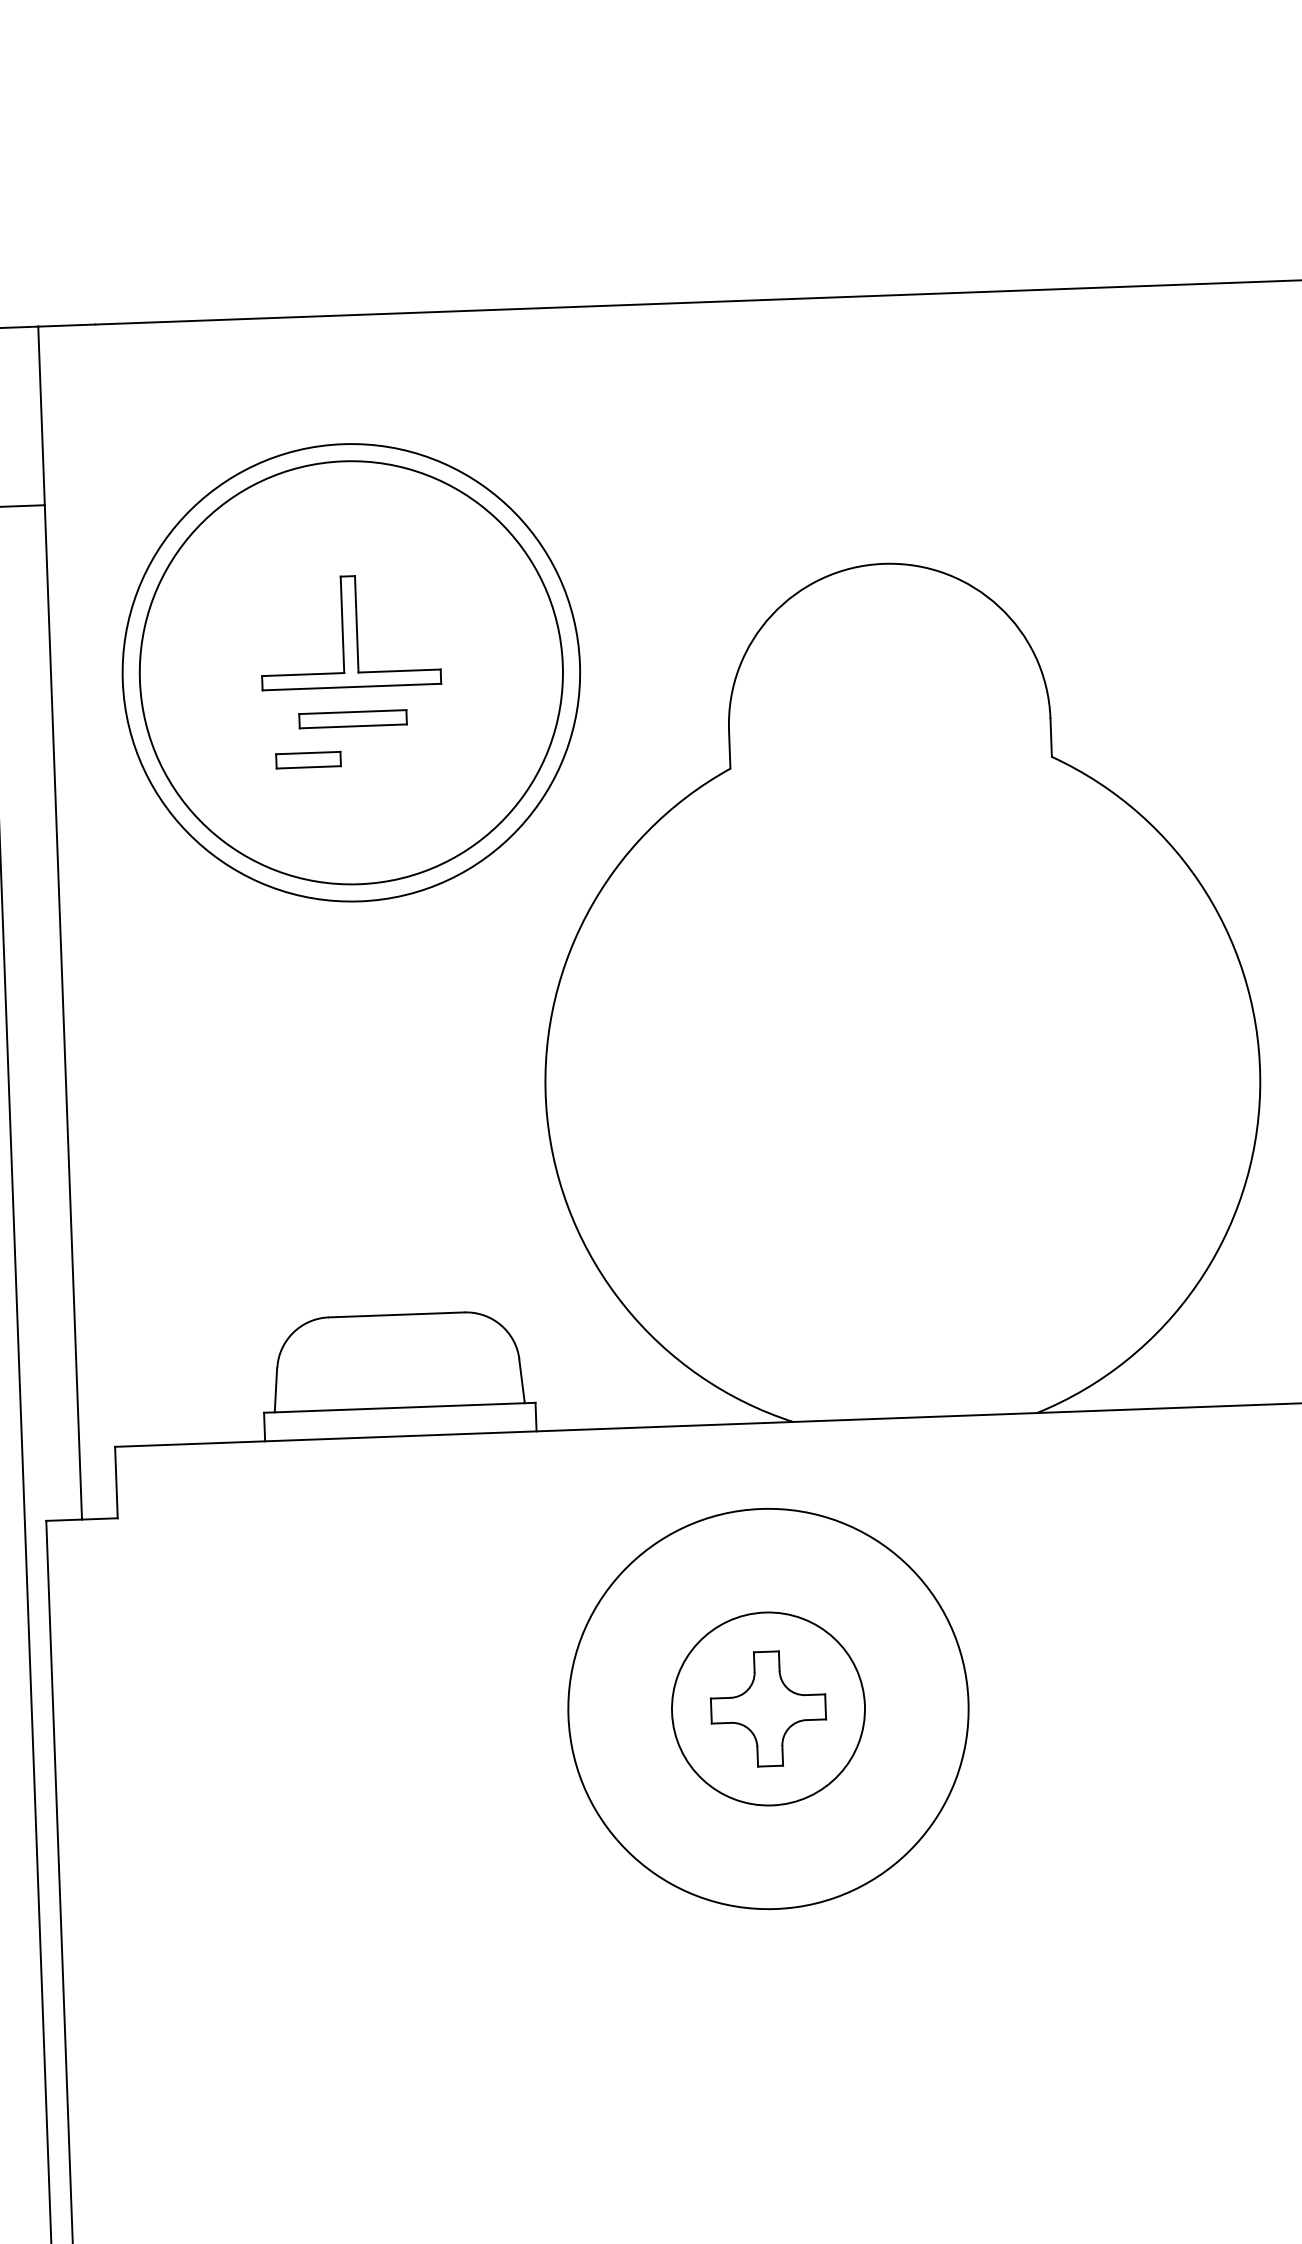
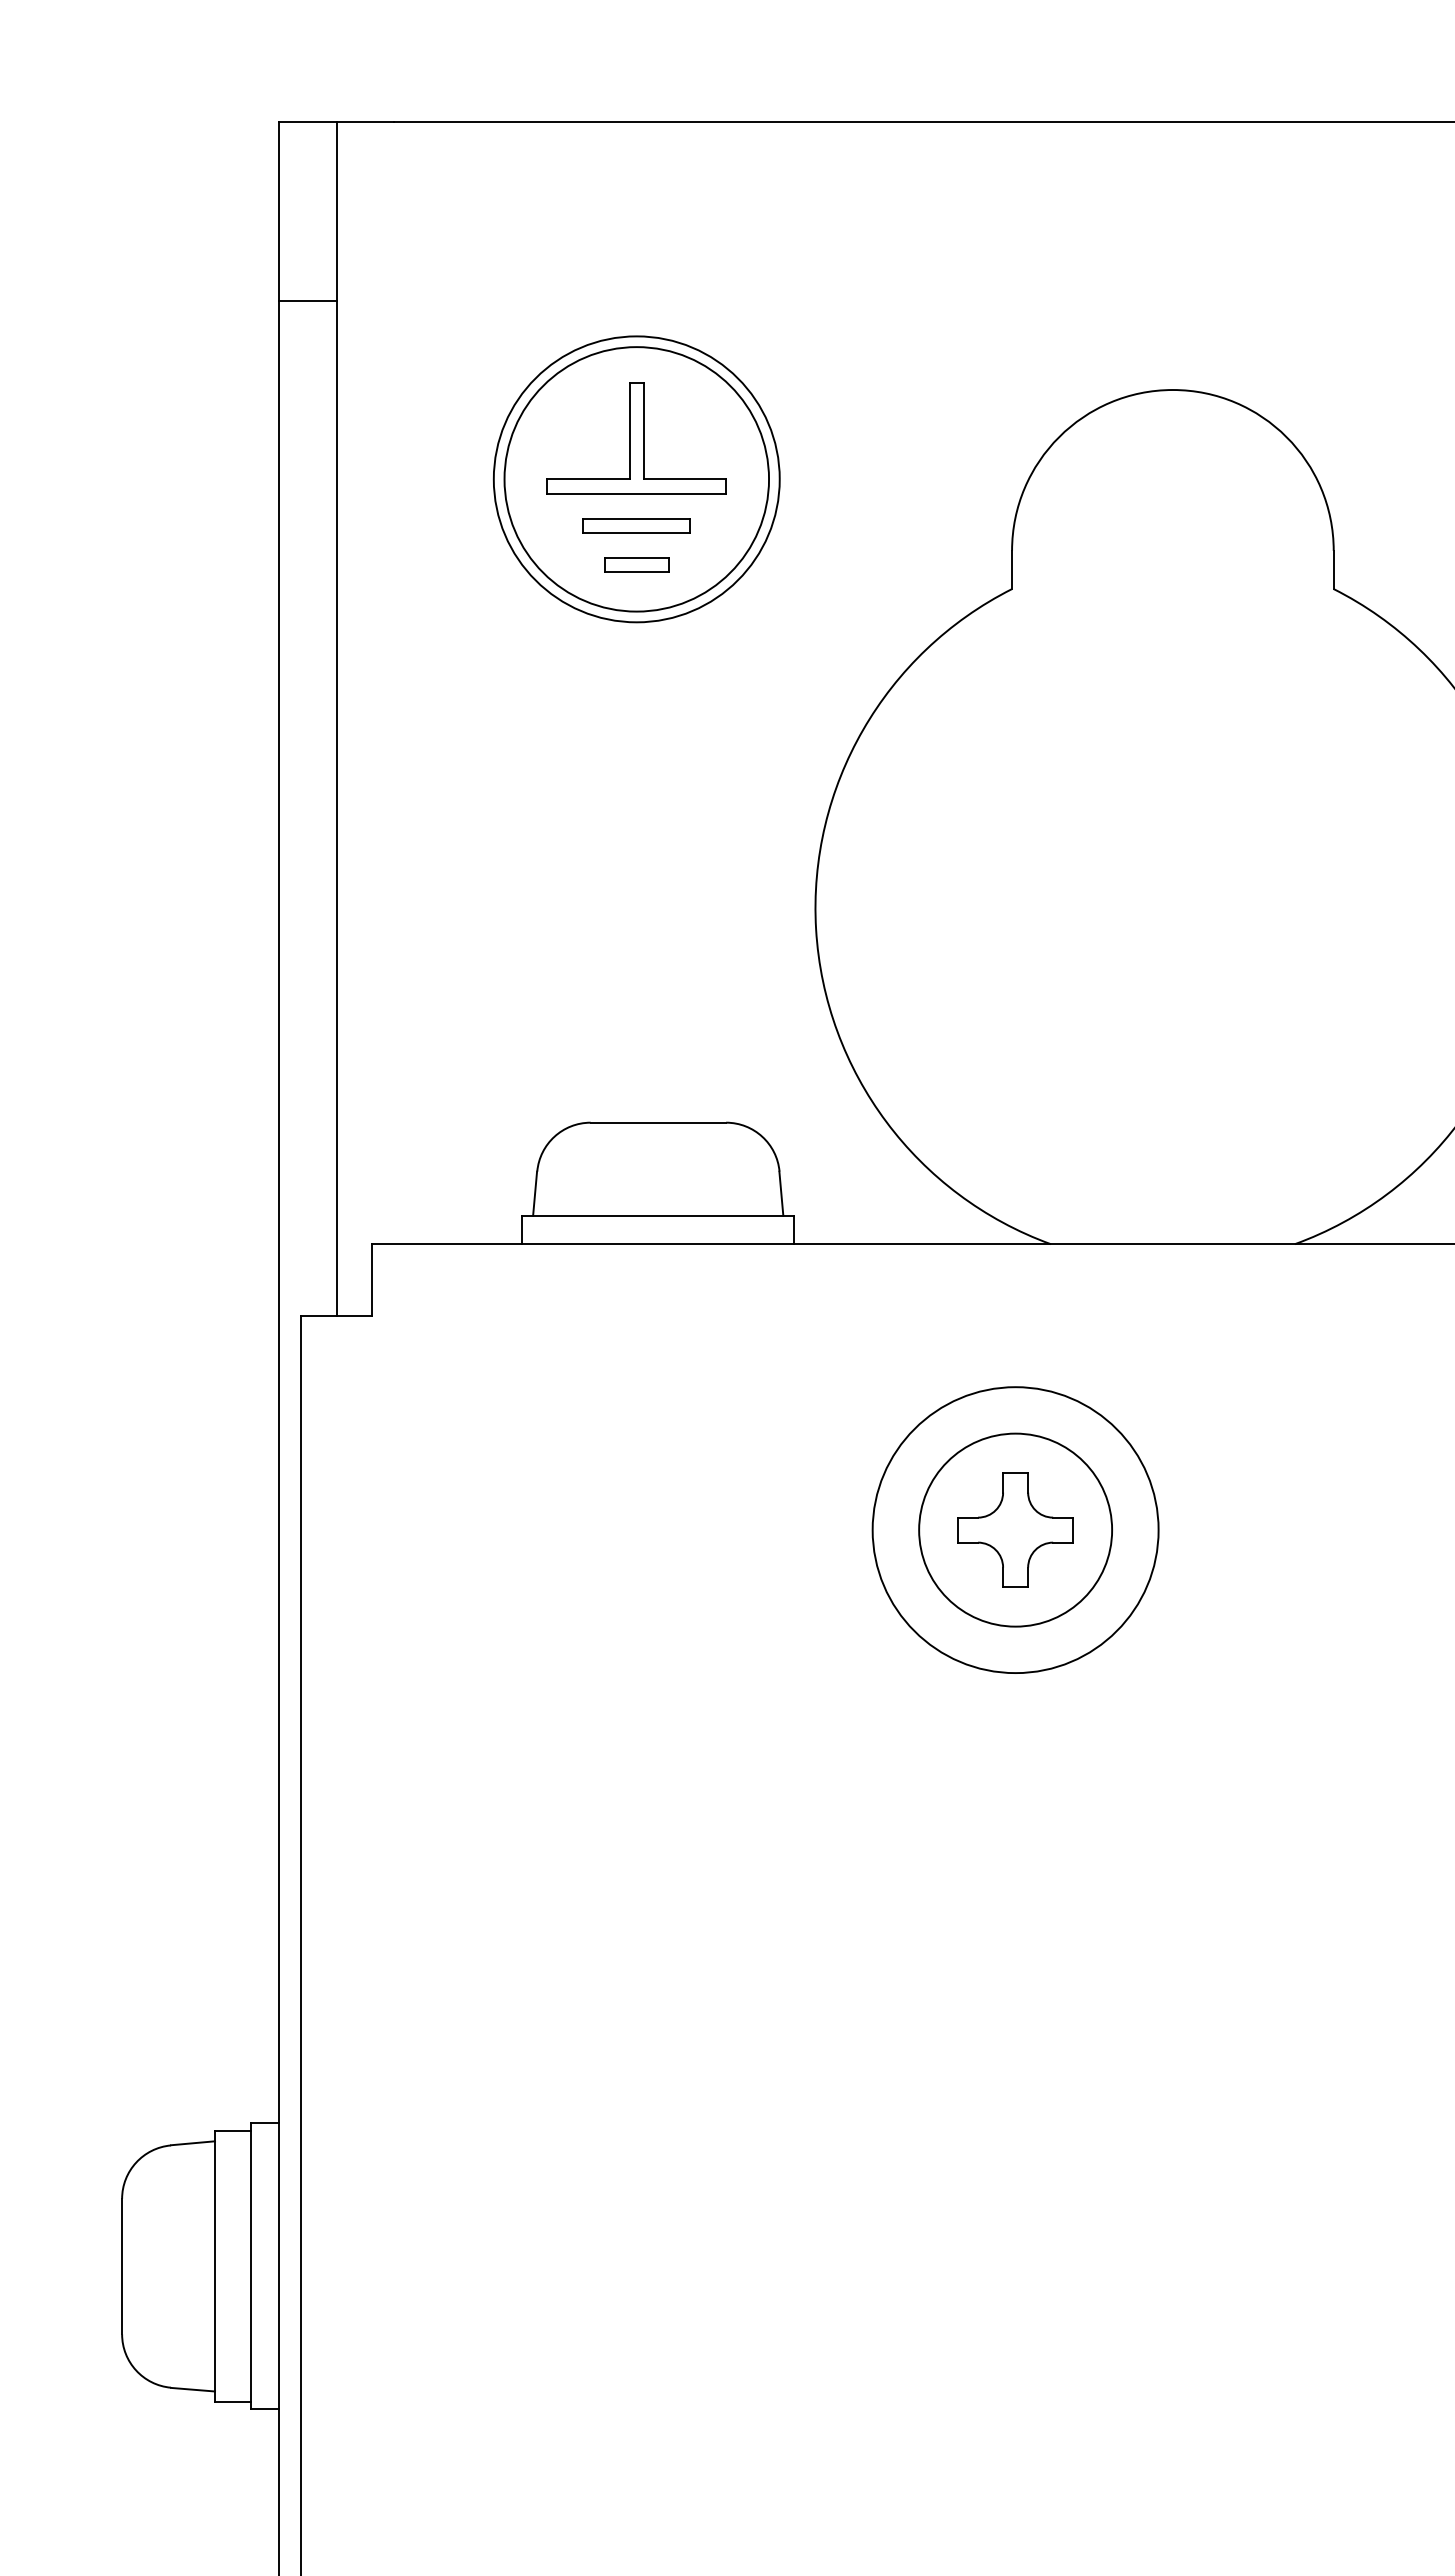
circle: (351, 672) -> (636, 479), size x0.62
circle: (351, 672) -> (636, 479), size x0.62
part: (308, 759) -> (636, 564), moved
circle: (768, 1709) -> (1015, 1530), size x0.71

